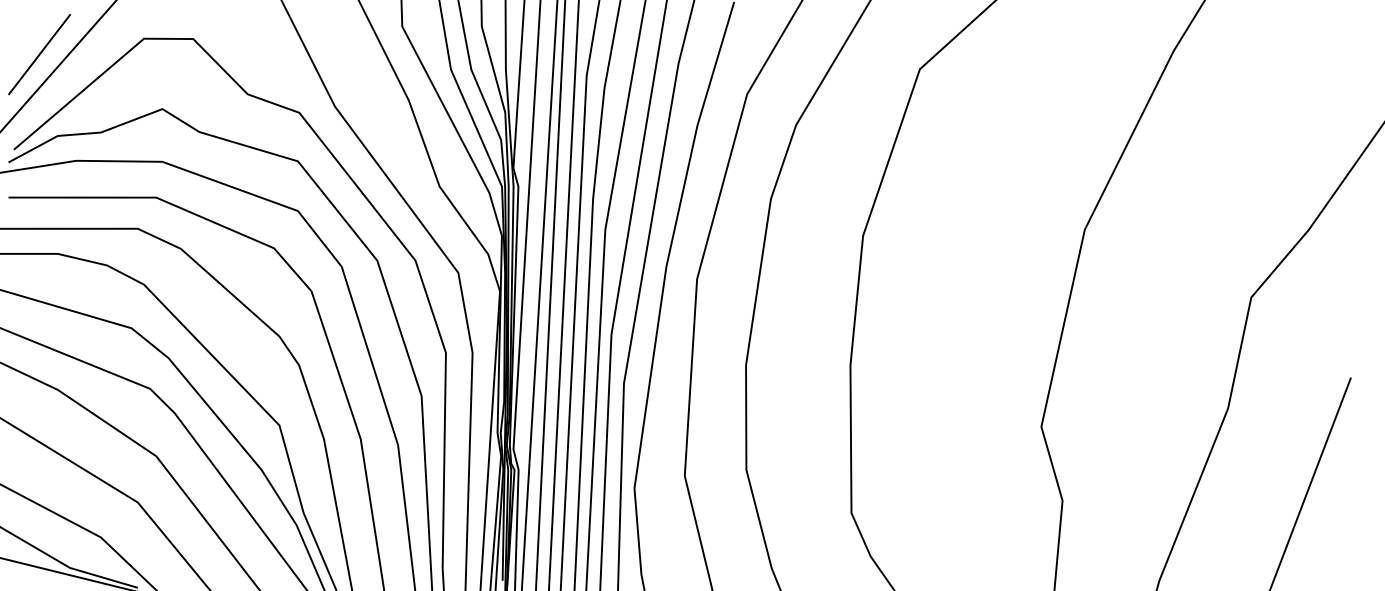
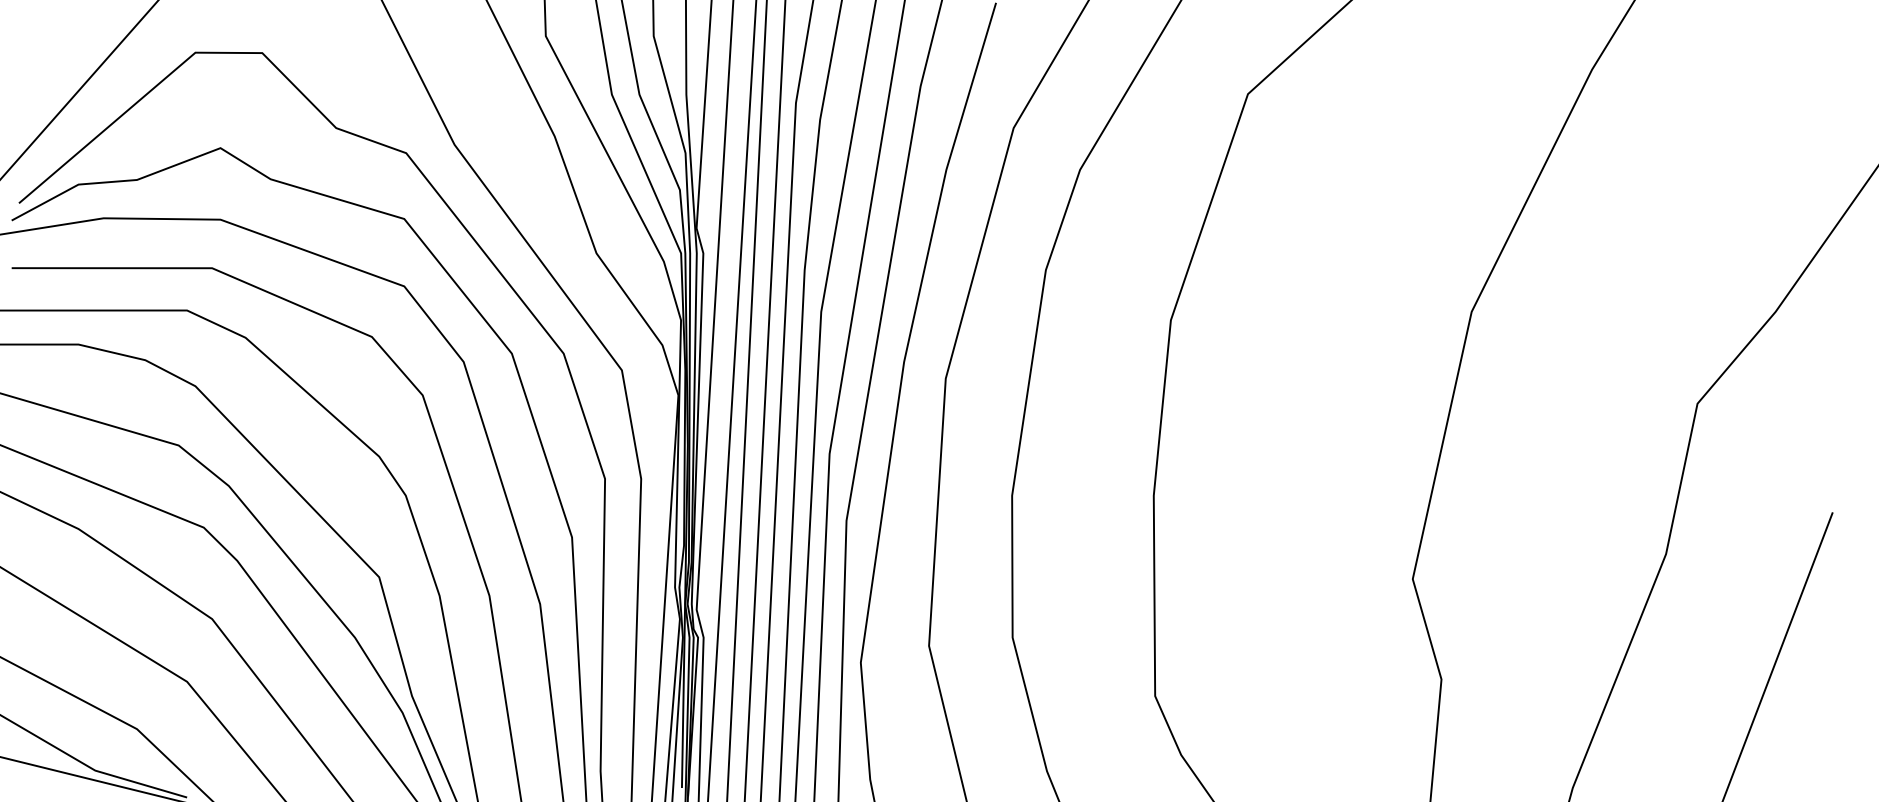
line: (39, 54) -> (53, 74), removed

